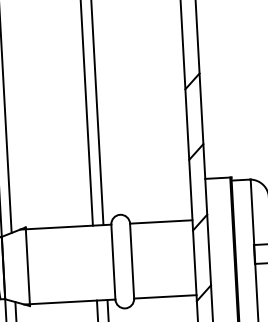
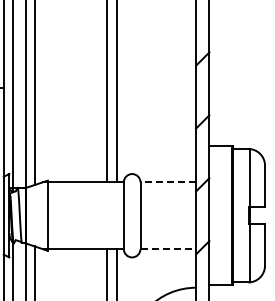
line: (161, 222) -> (168, 182), solid -> dashed
line: (165, 297) -> (168, 249), solid -> dashed

